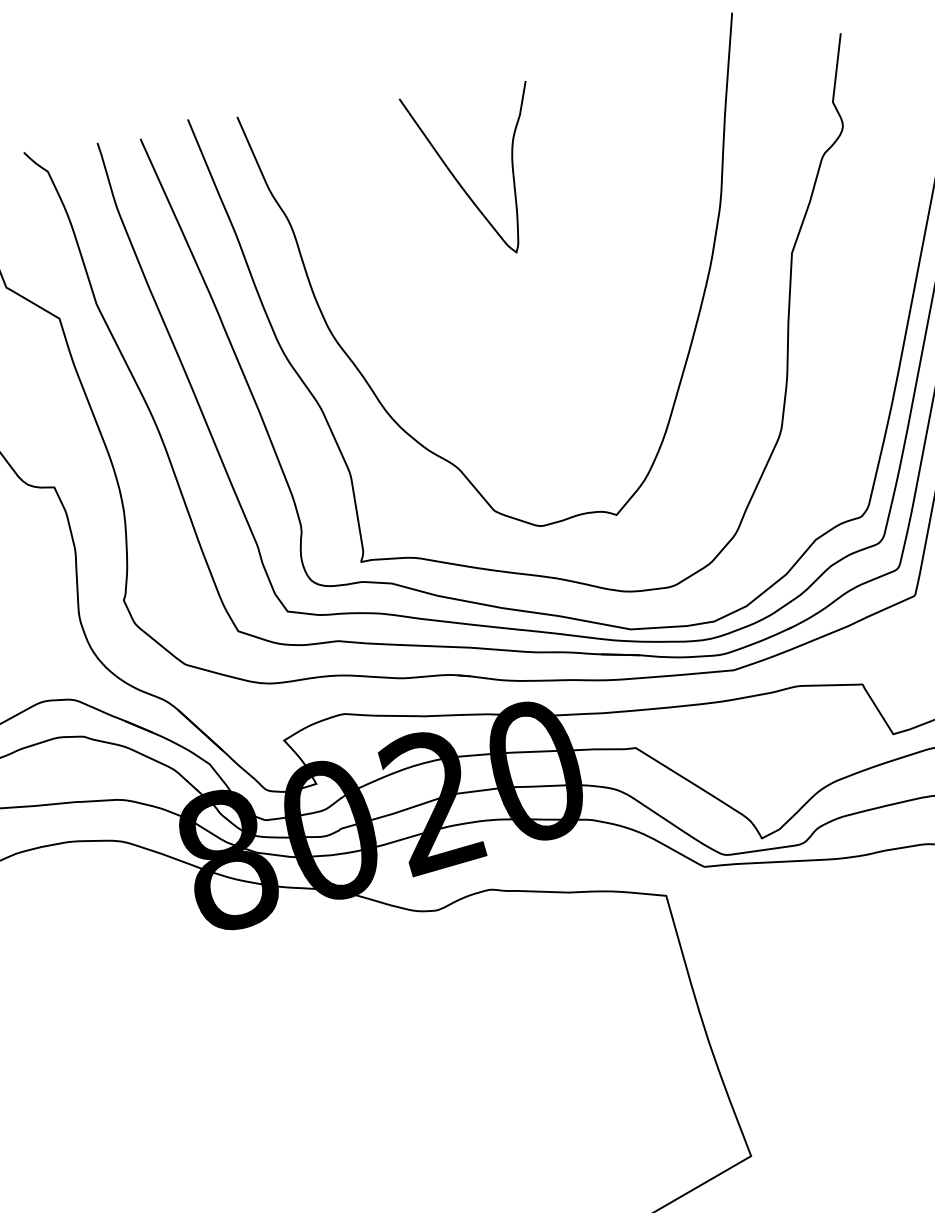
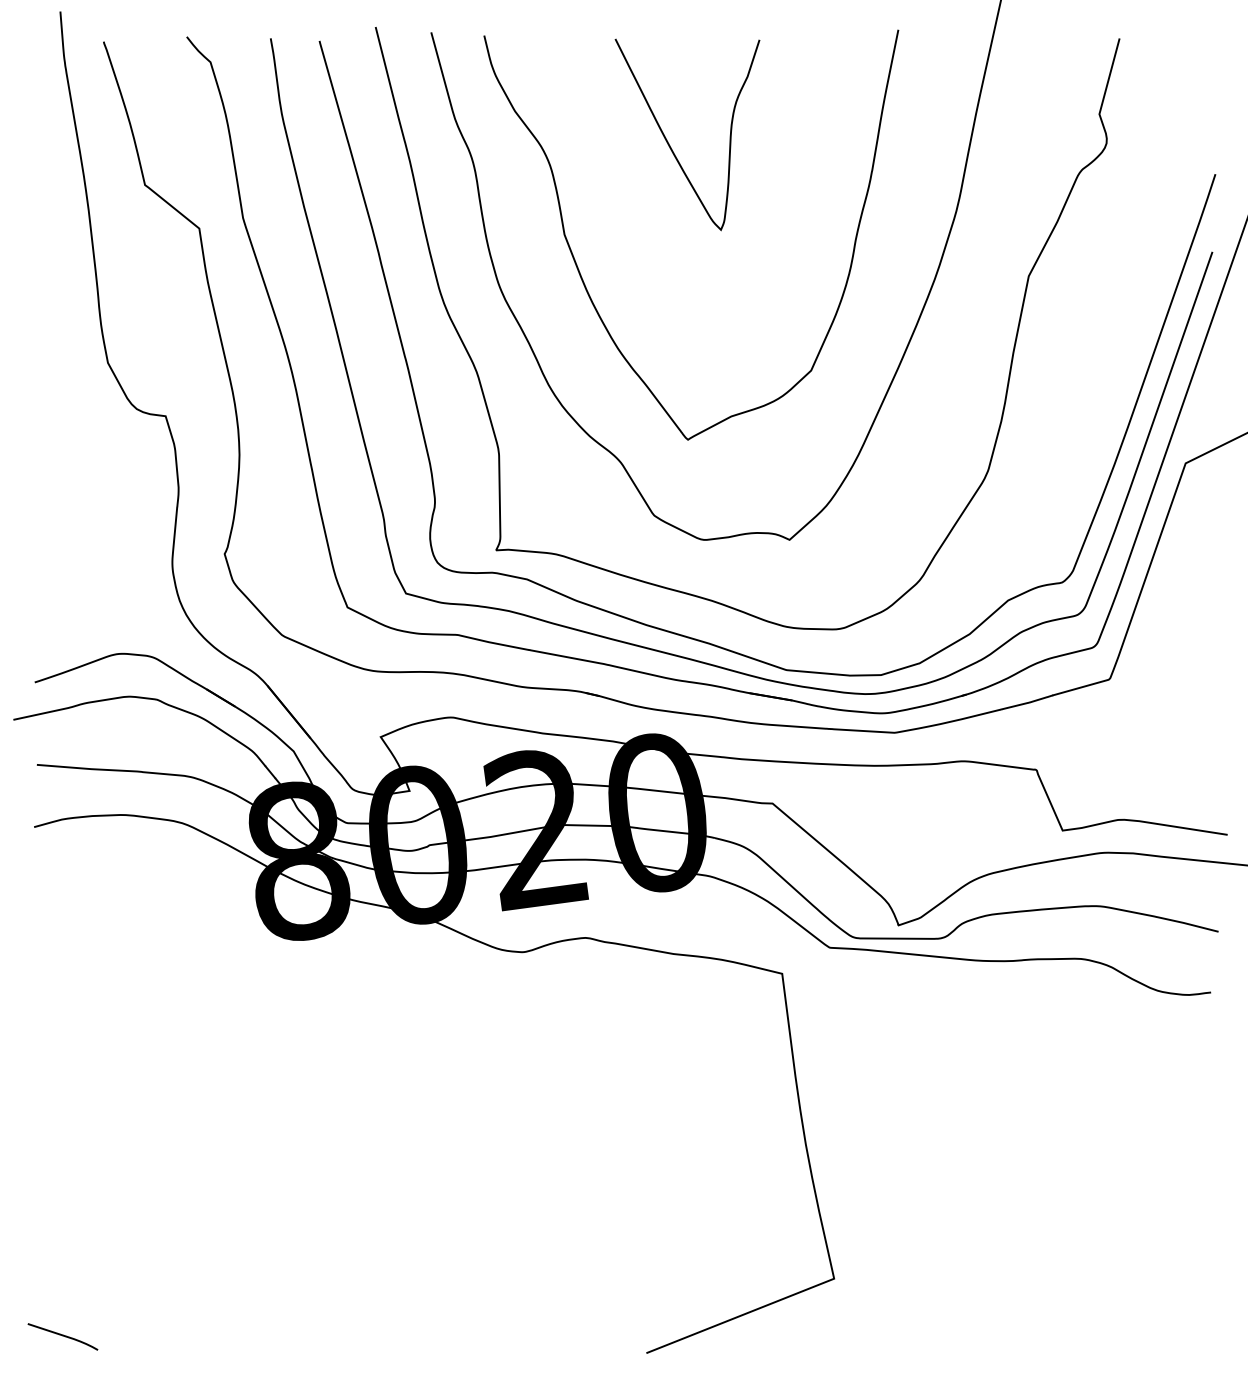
curve: (402, 313) -> (583, 279), added

